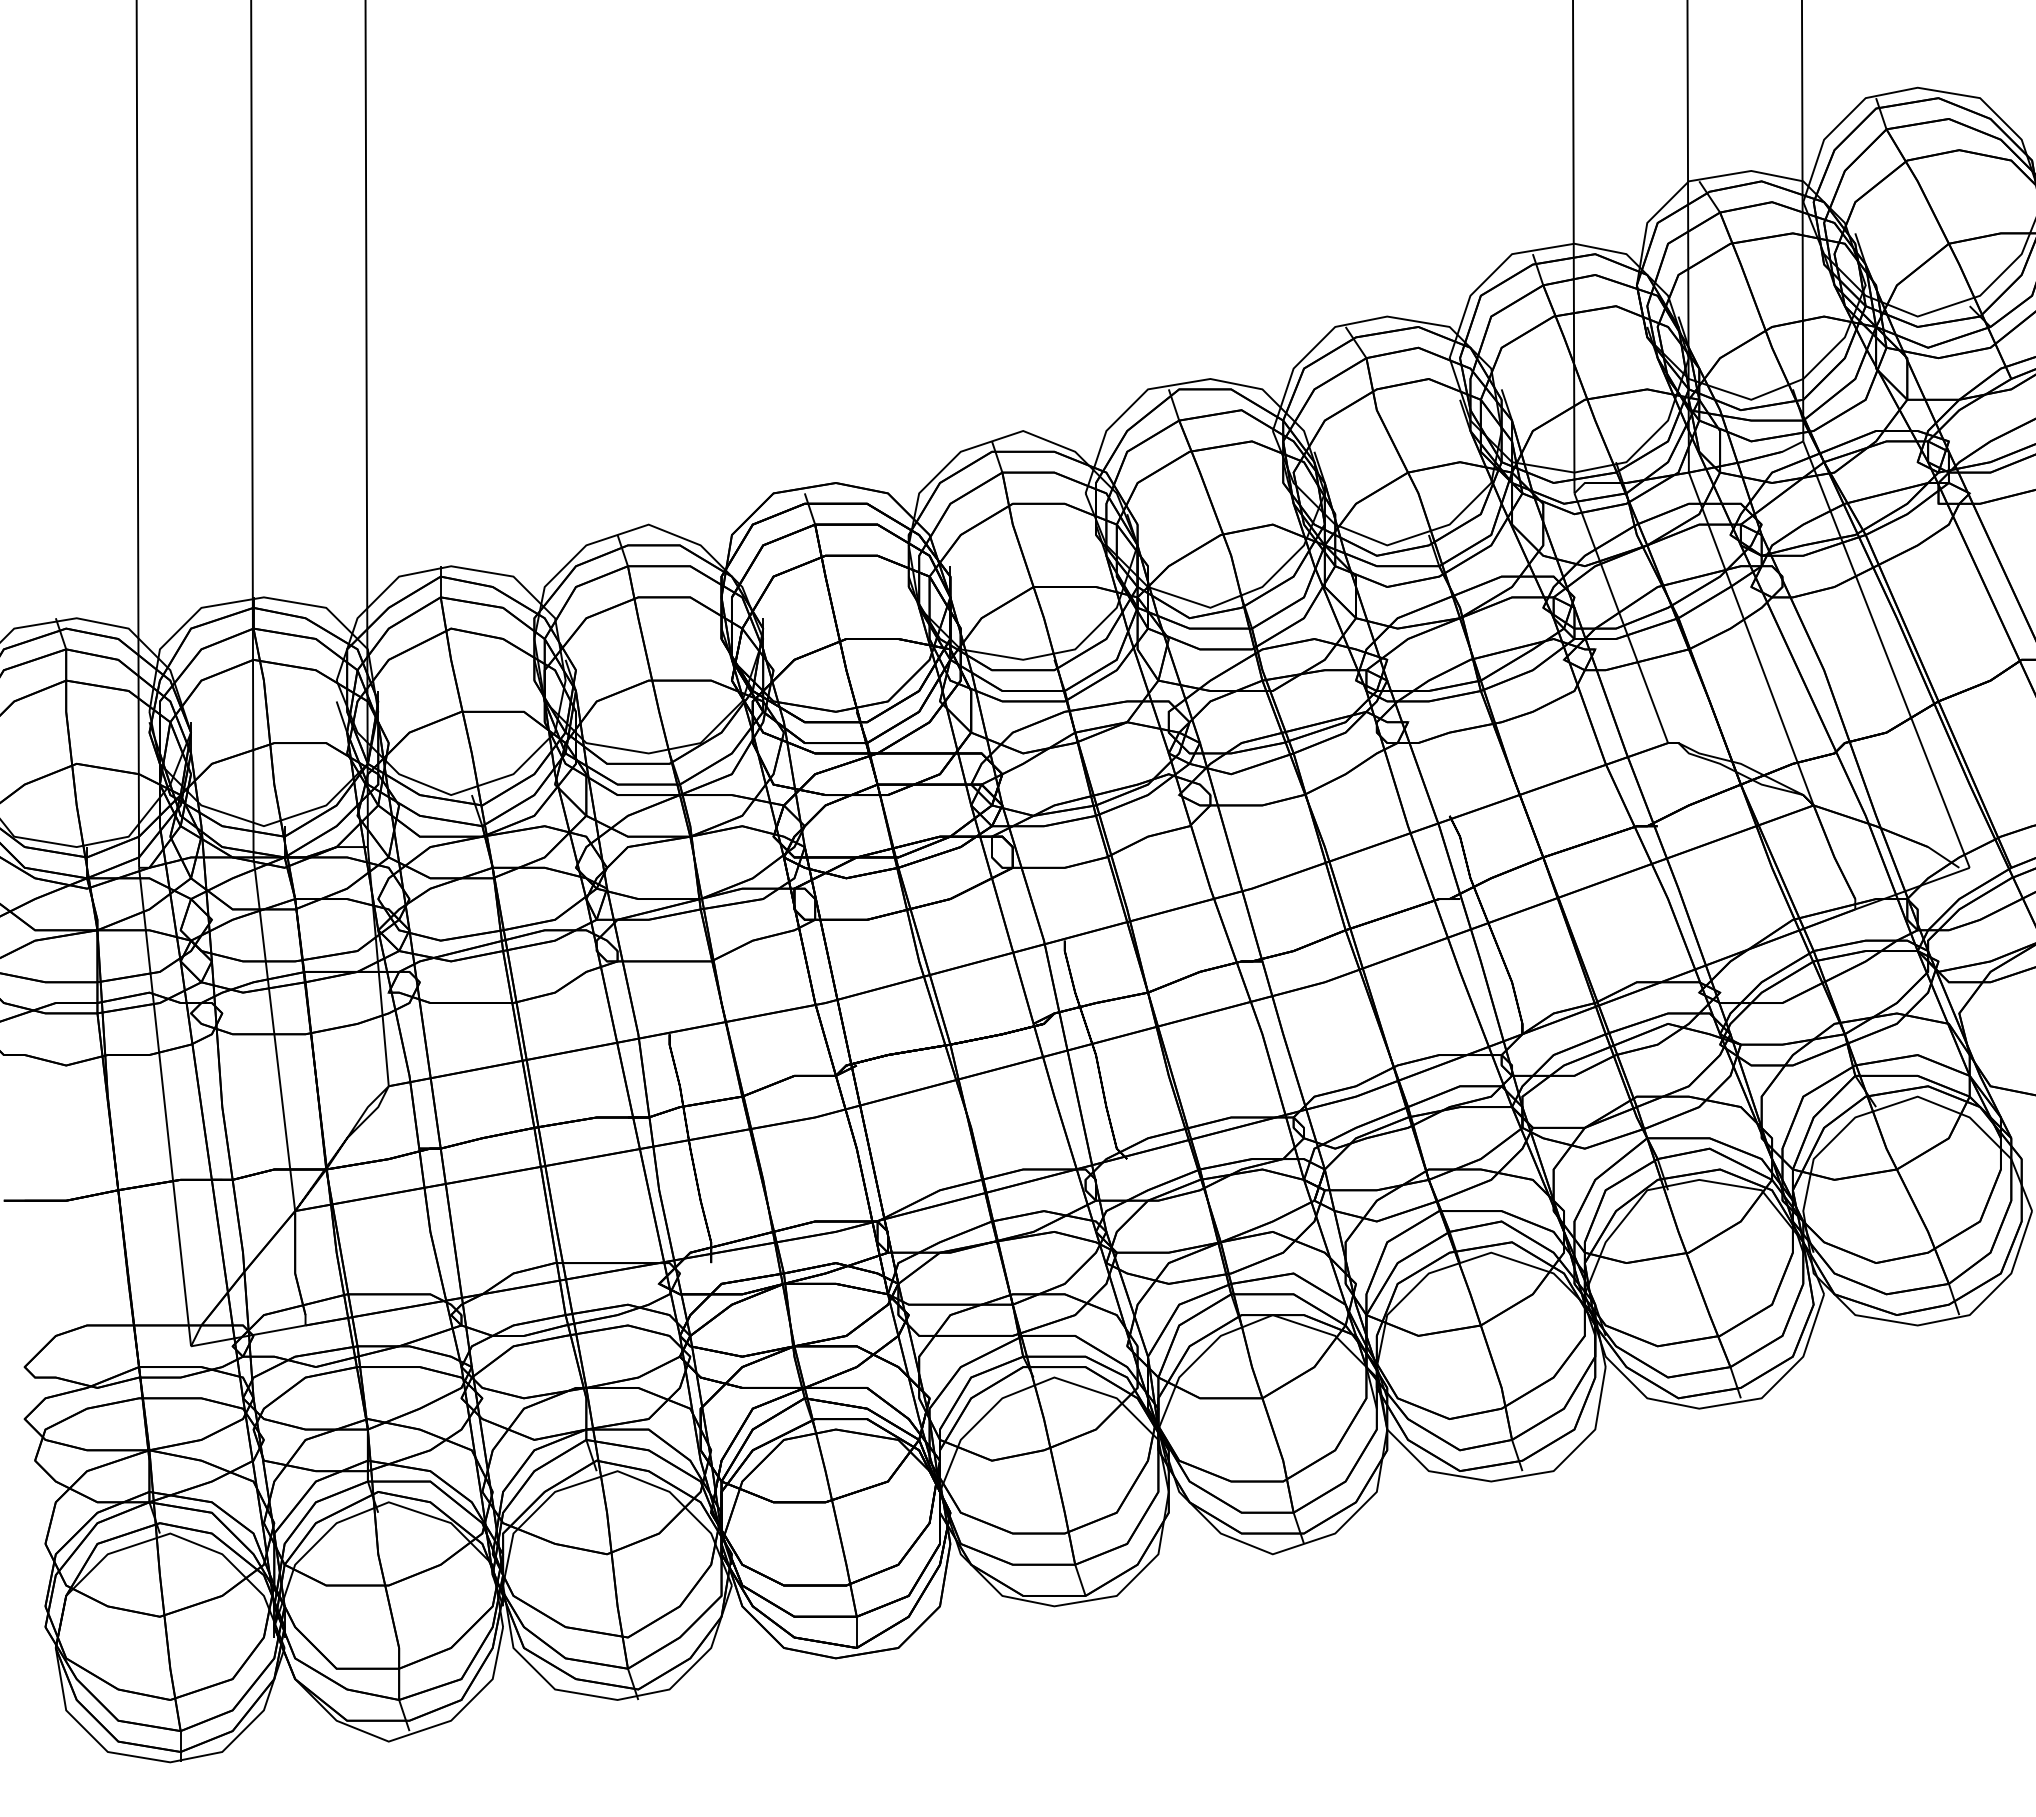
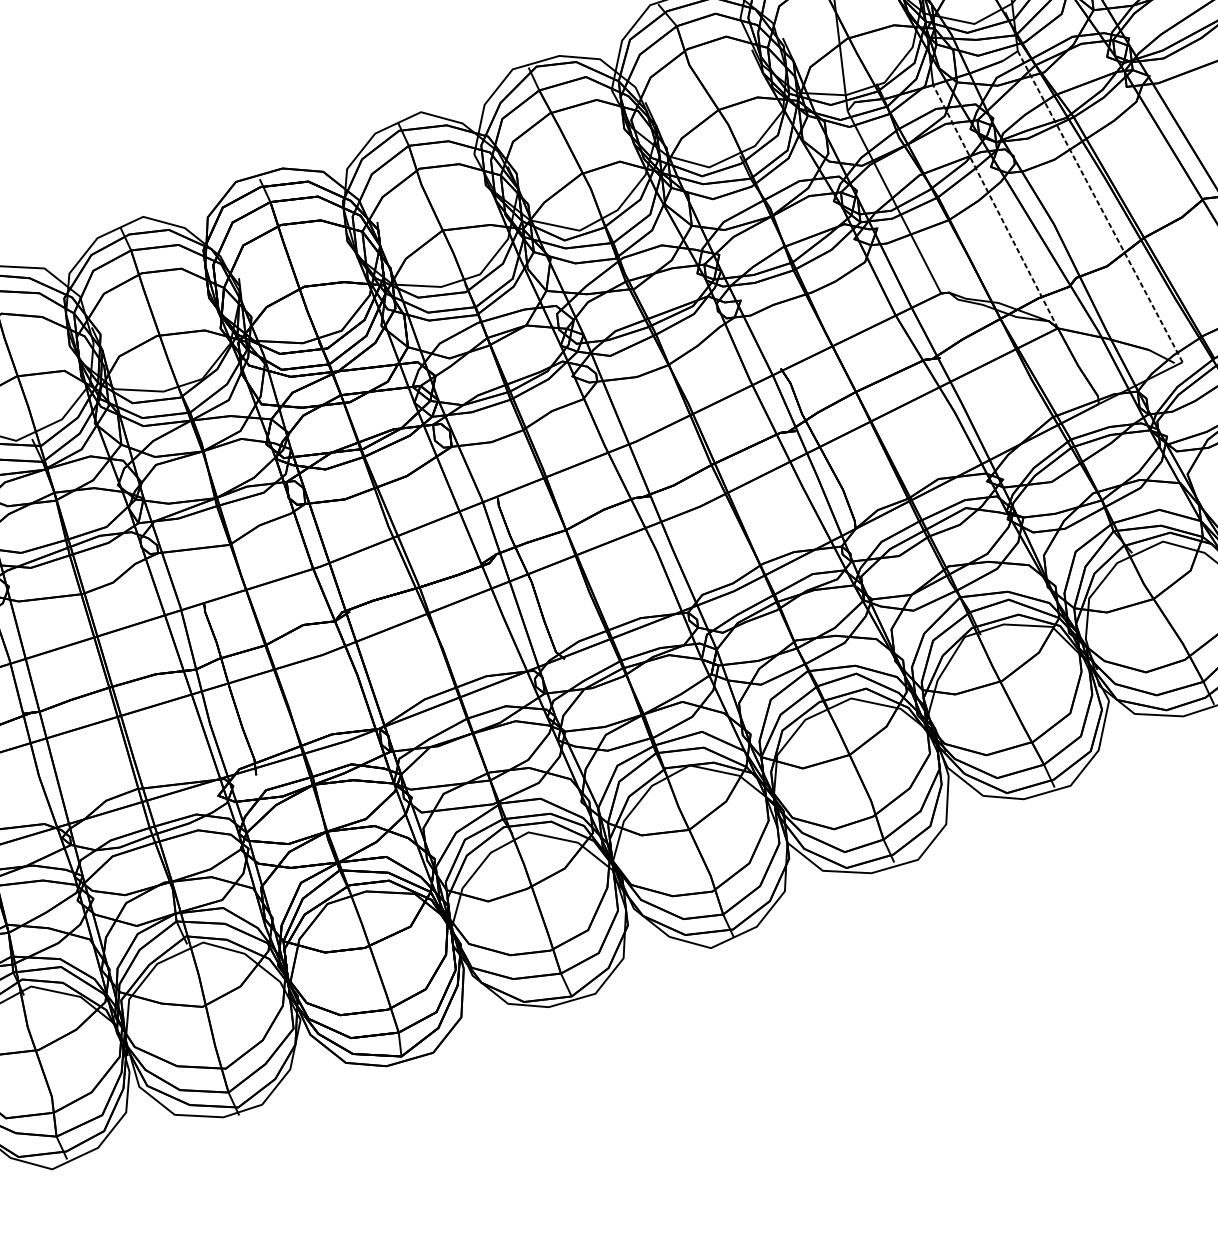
line: (1751, 639) -> (995, 207), solid -> dashed
line: (1886, 654) -> (1100, 206), solid -> dashed

